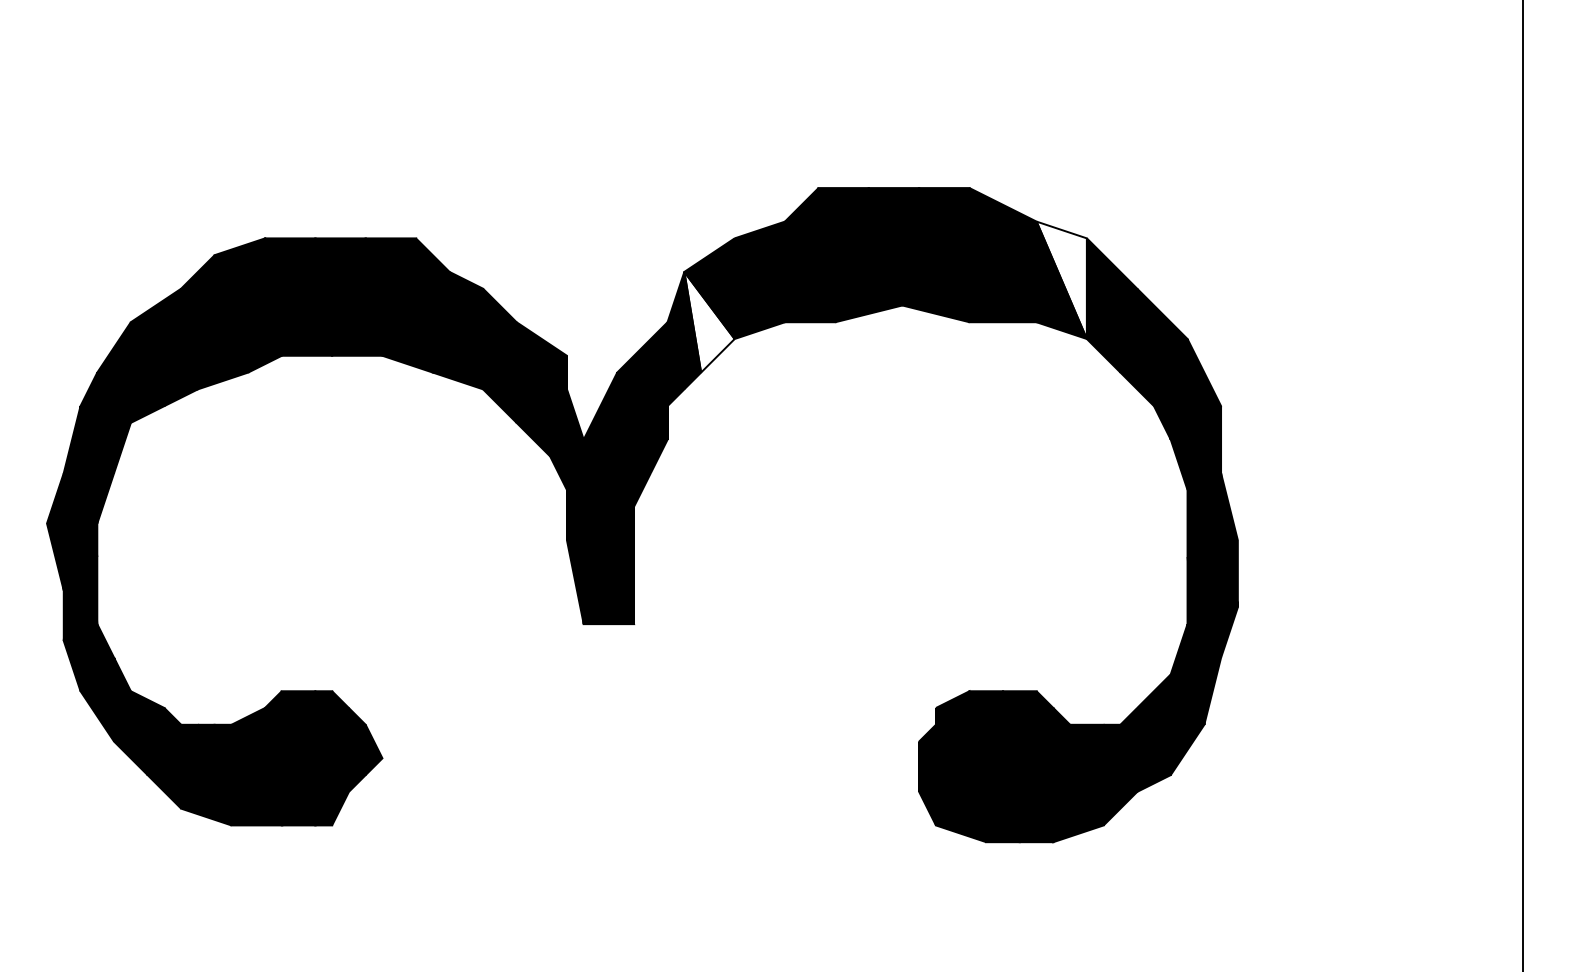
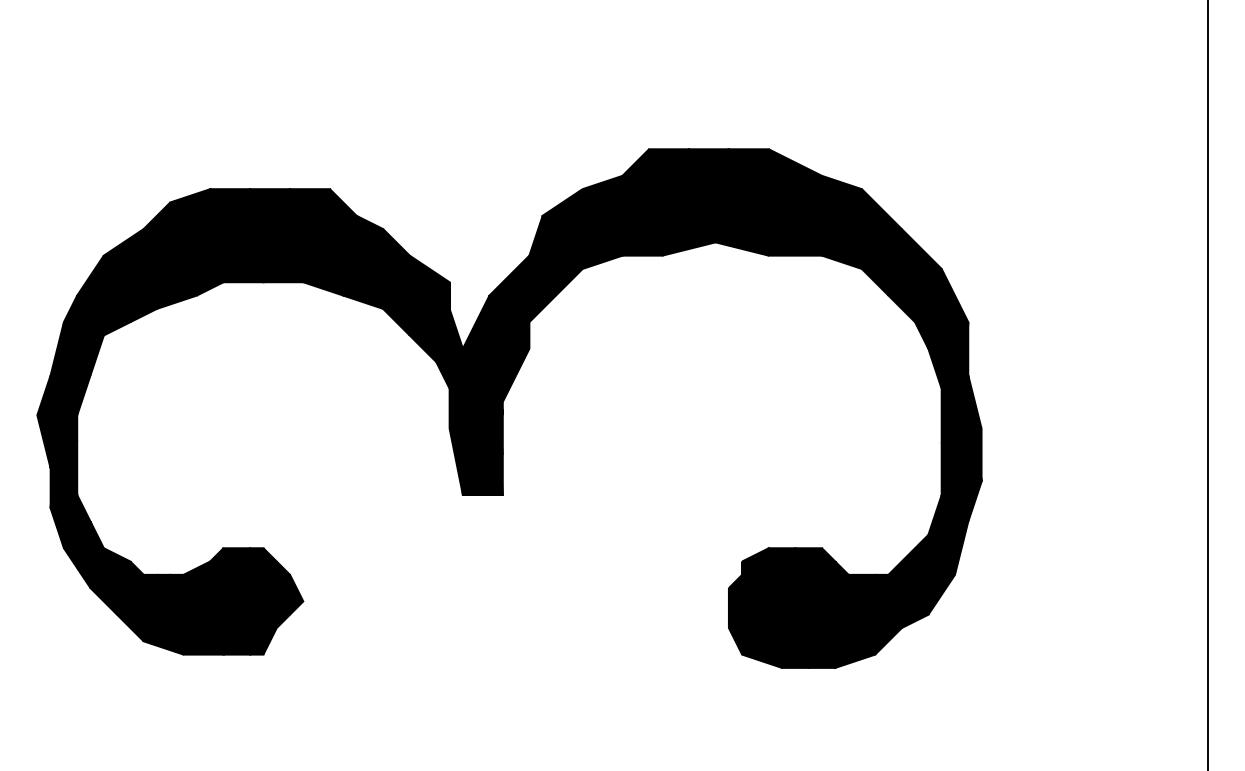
fill: (1061, 279) -> (841, 221), added
fill: (709, 322) -> (562, 255), added

